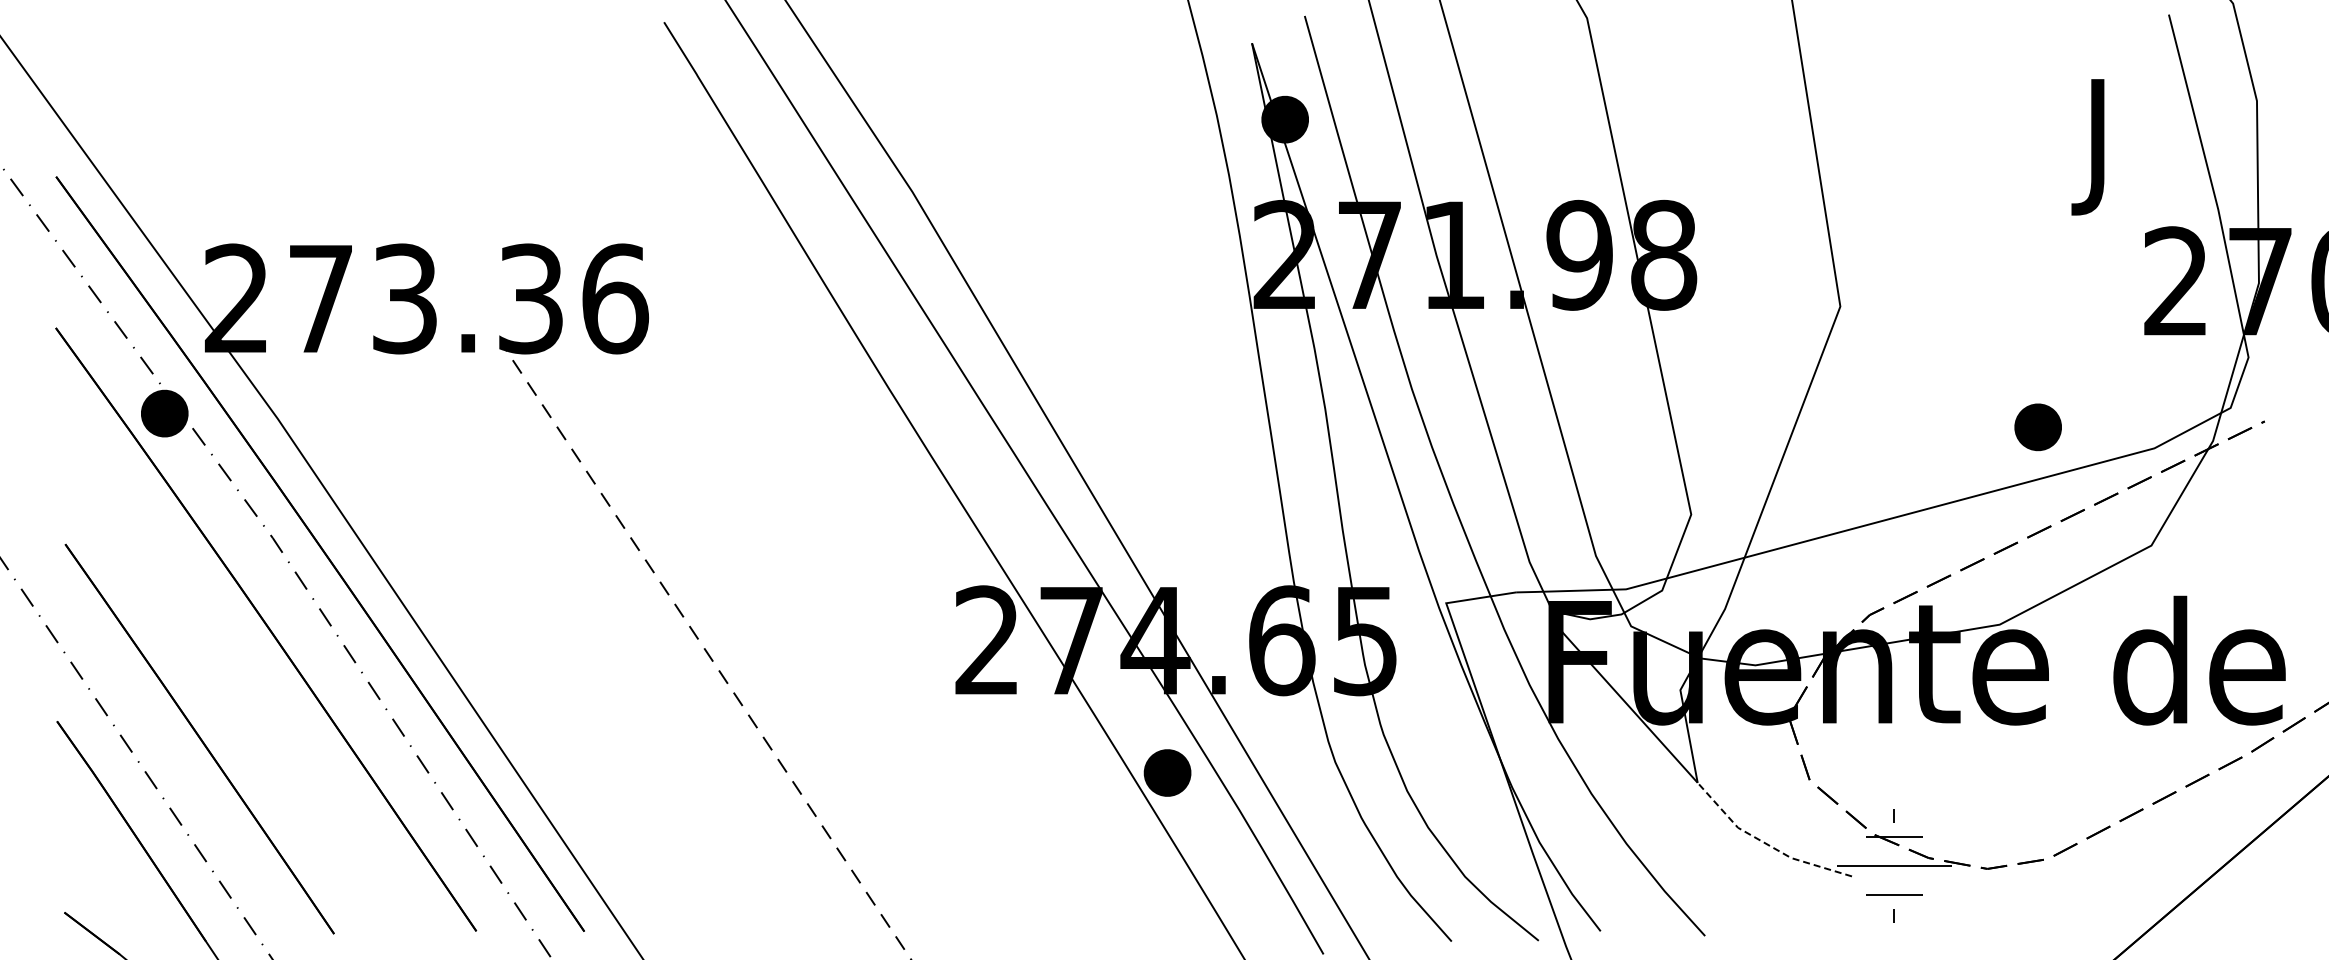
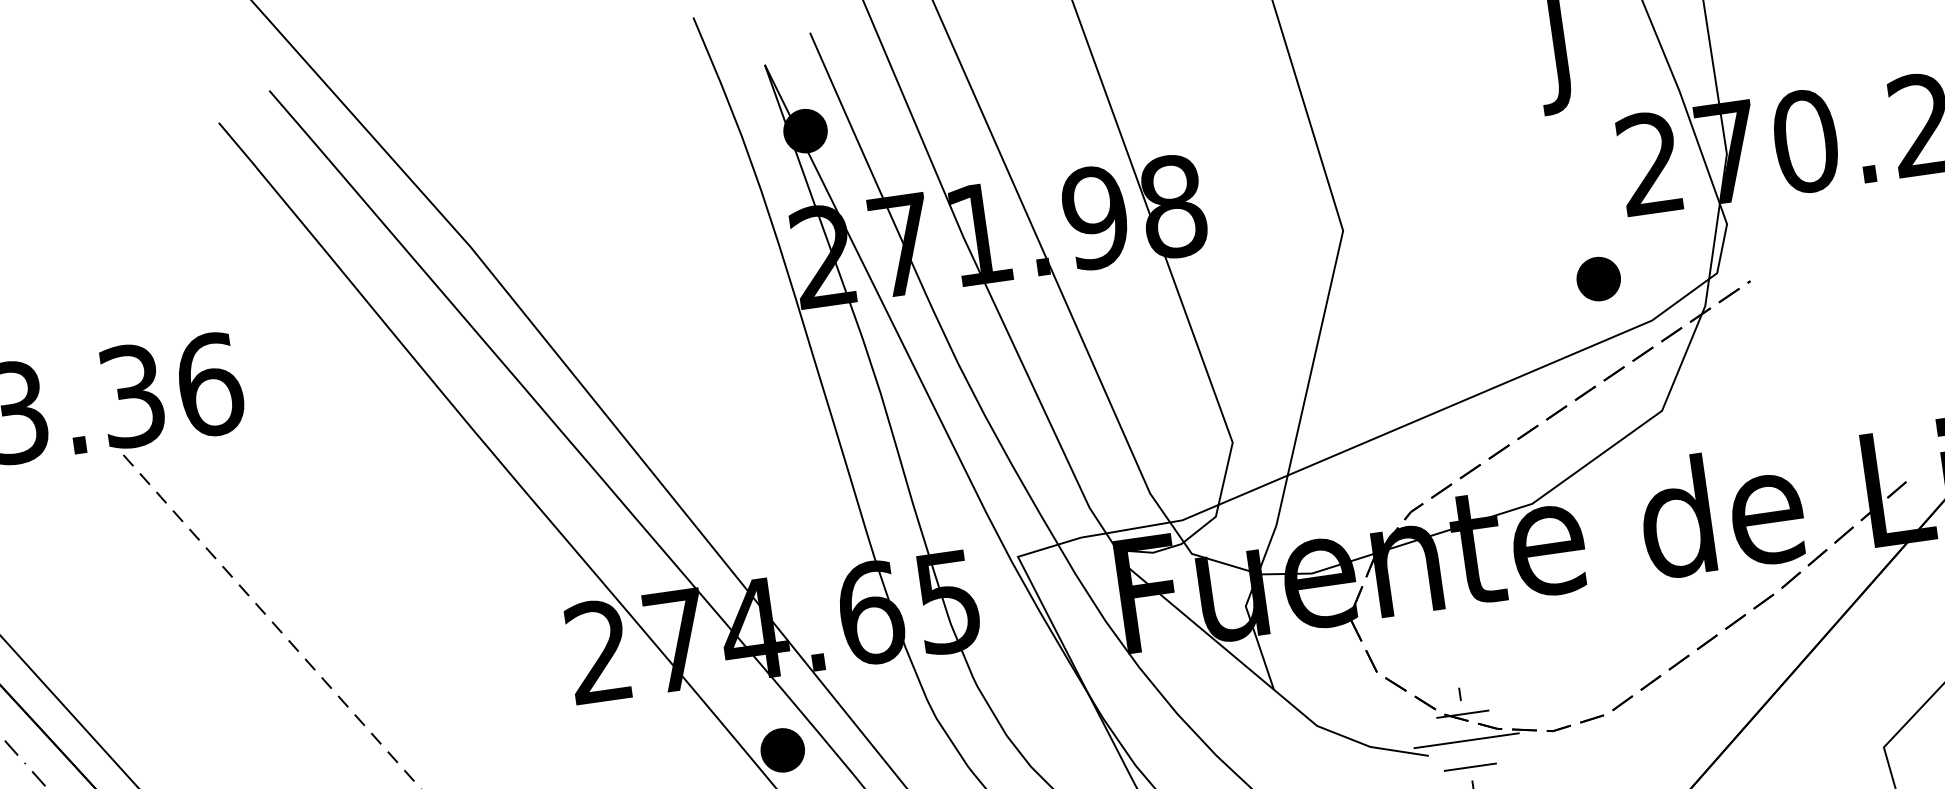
part: (2037, 427) -> (1598, 279), moved
line: (1765, 843) -> (1344, 736), dashed -> solid

